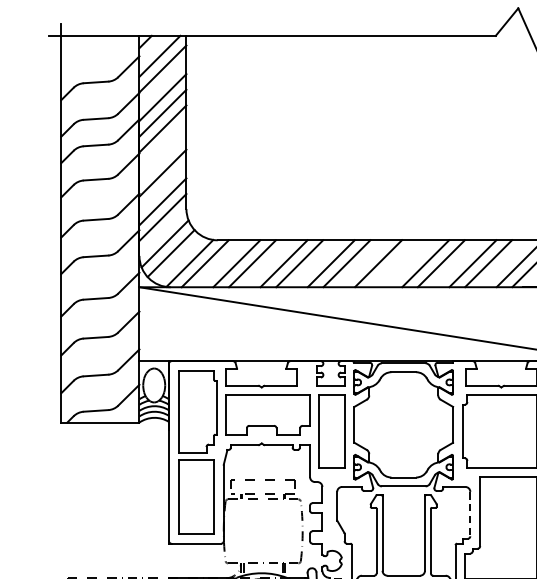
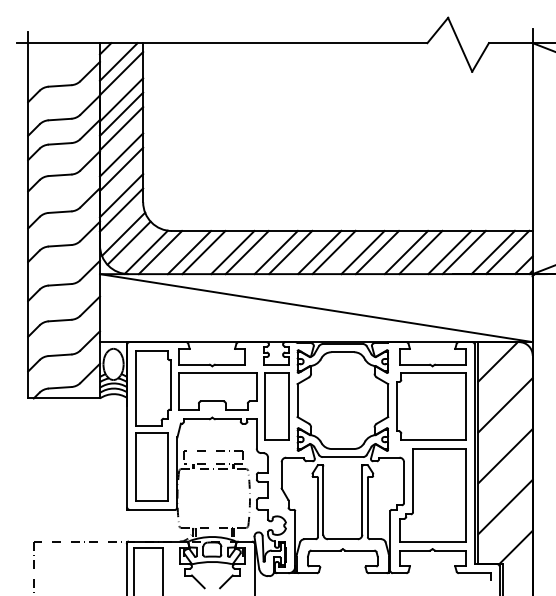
line: (162, 157) -> (121, 154), added
line: (393, 263) -> (333, 252), added
line: (470, 515) -> (404, 483), dashed -> solid

